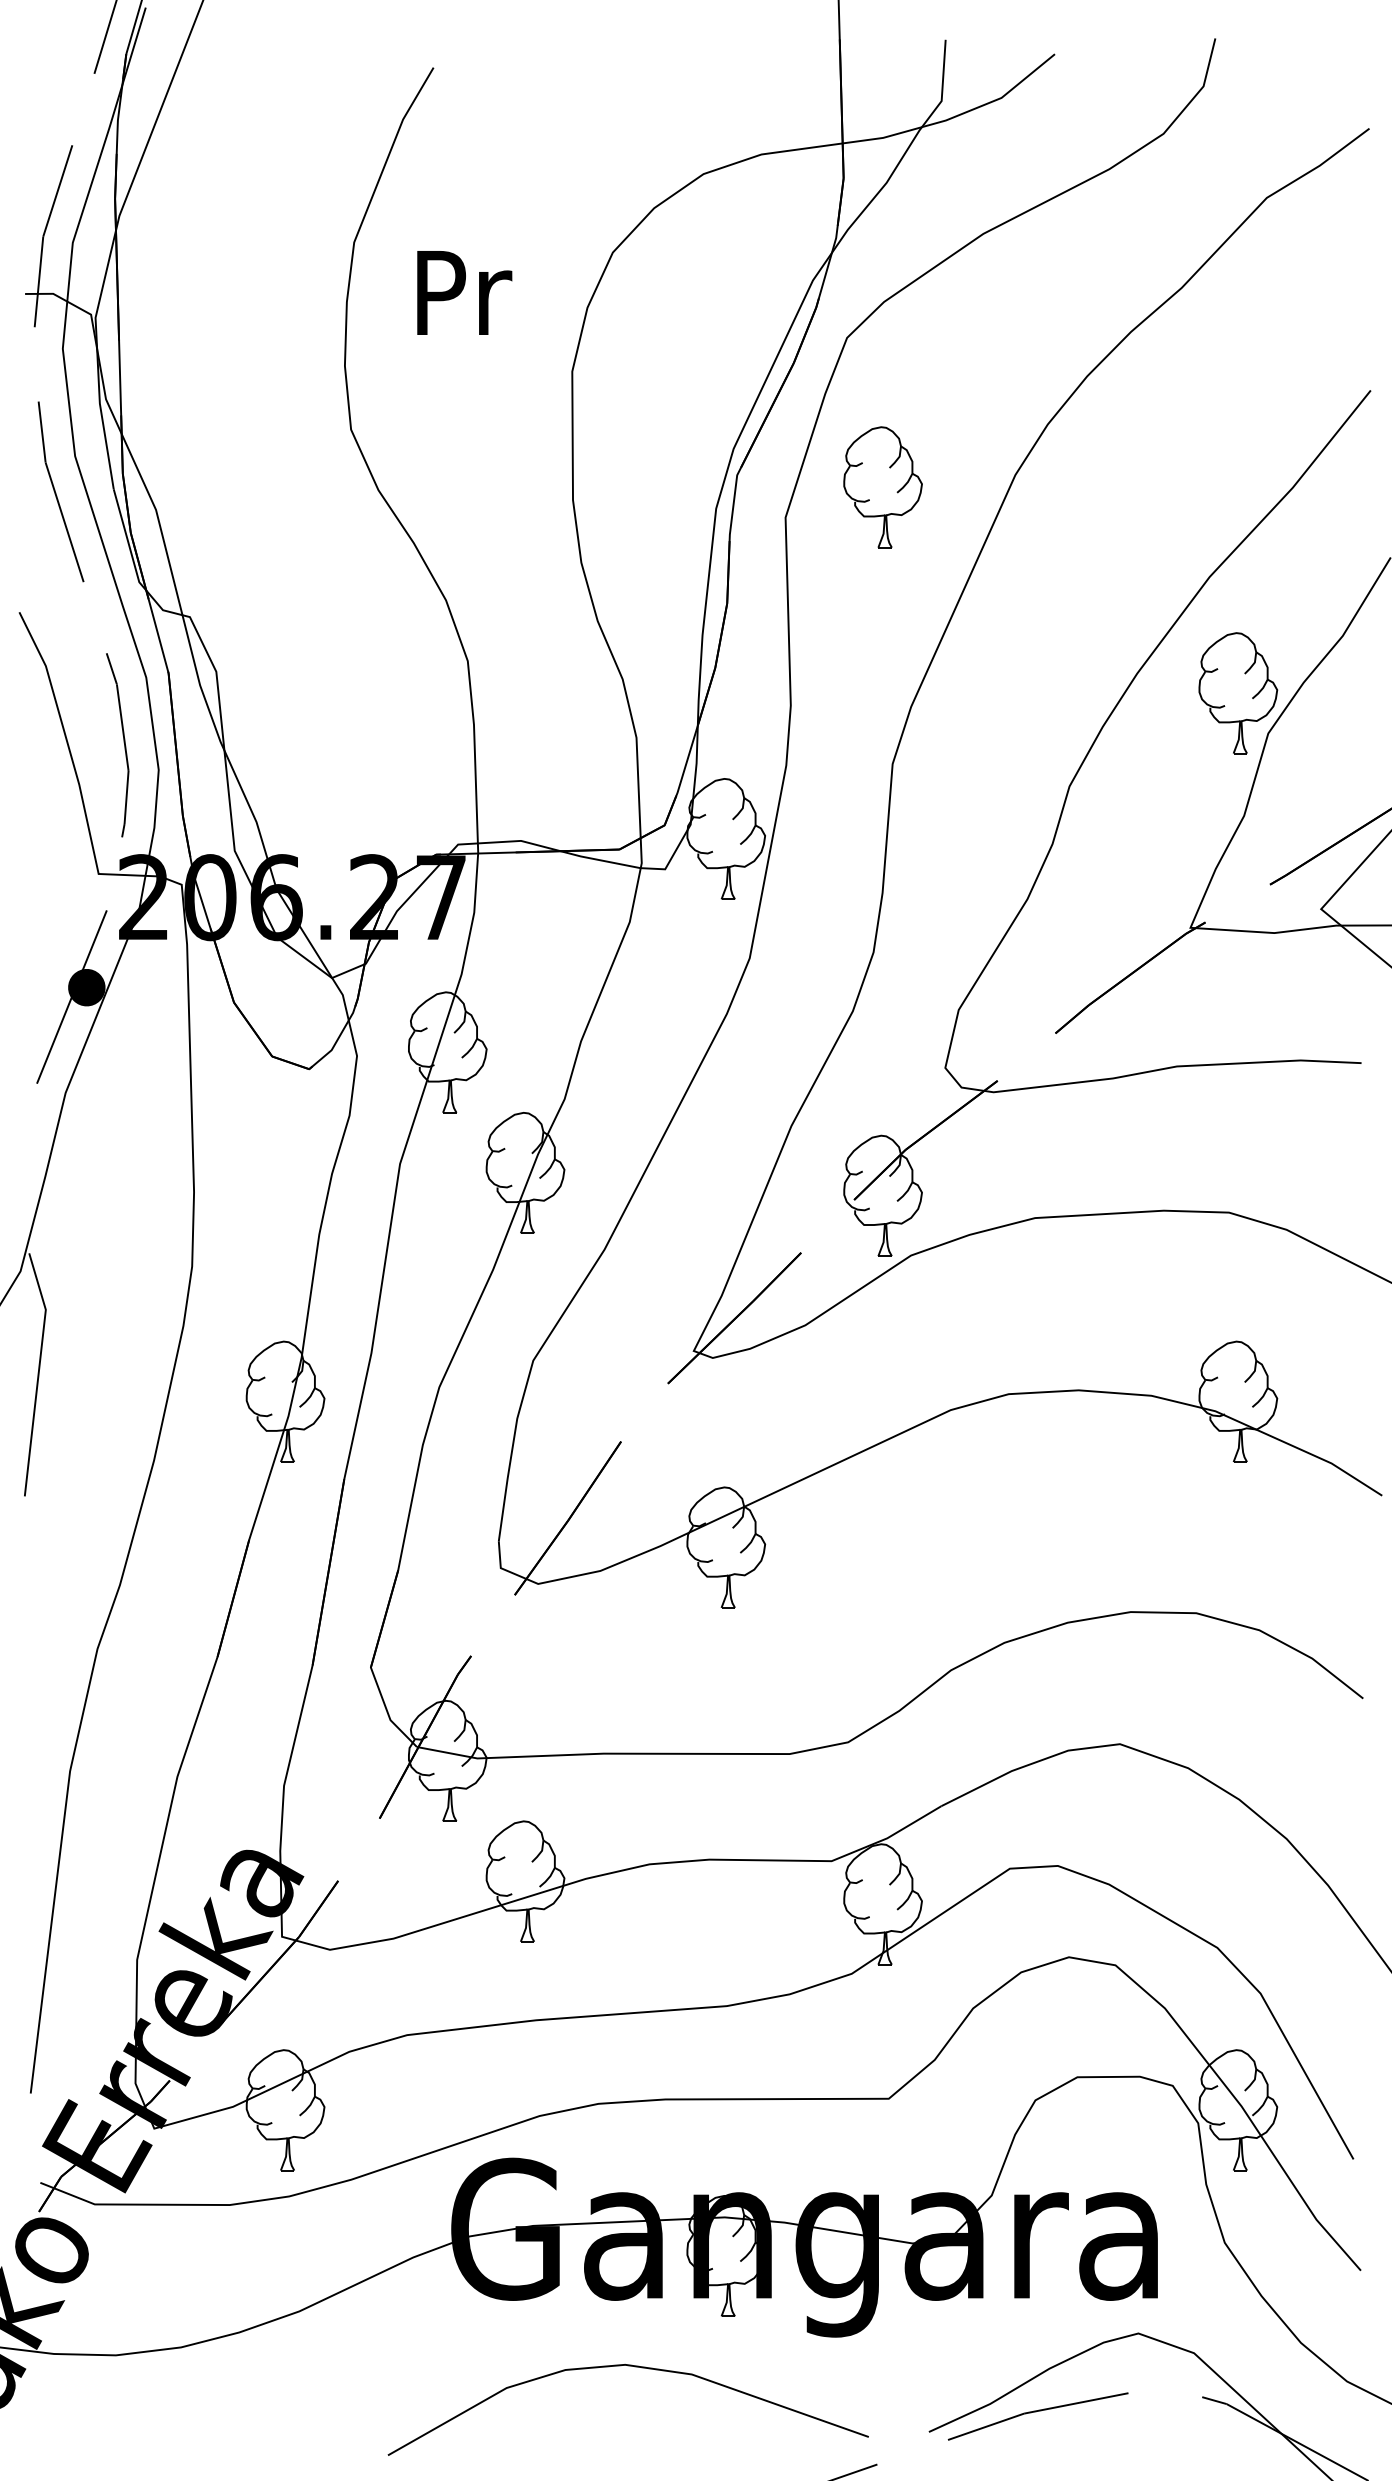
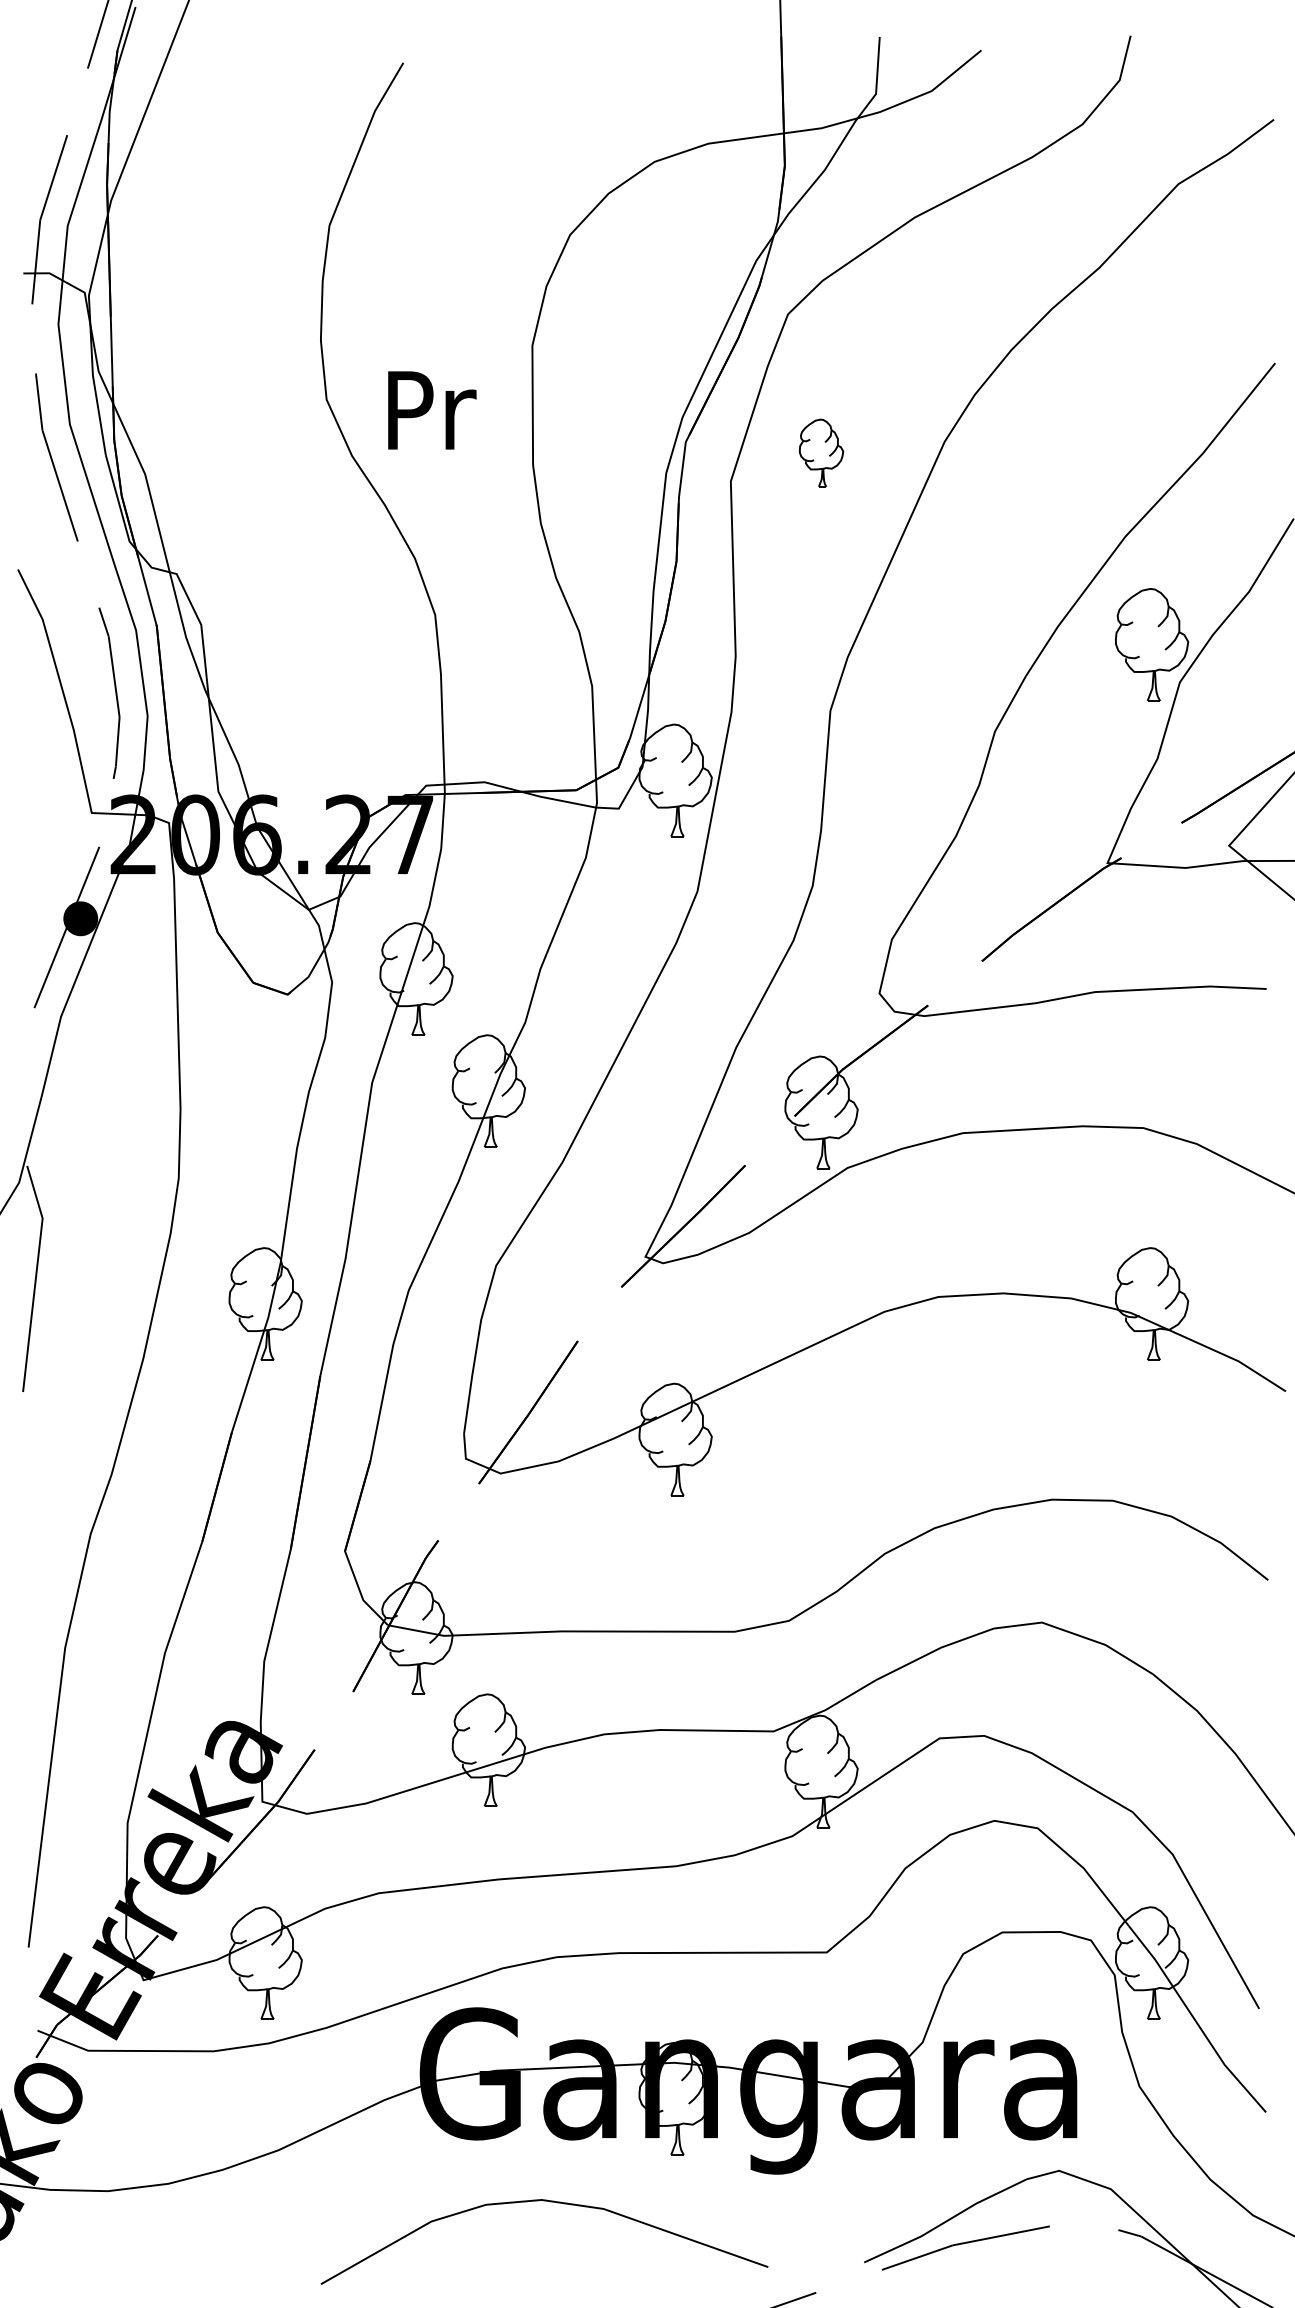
text: (464, 292) -> (432, 410), moved
part: (883, 486) -> (821, 452), size x0.6
curve: (634, 2367) -> (550, 2202), moved

